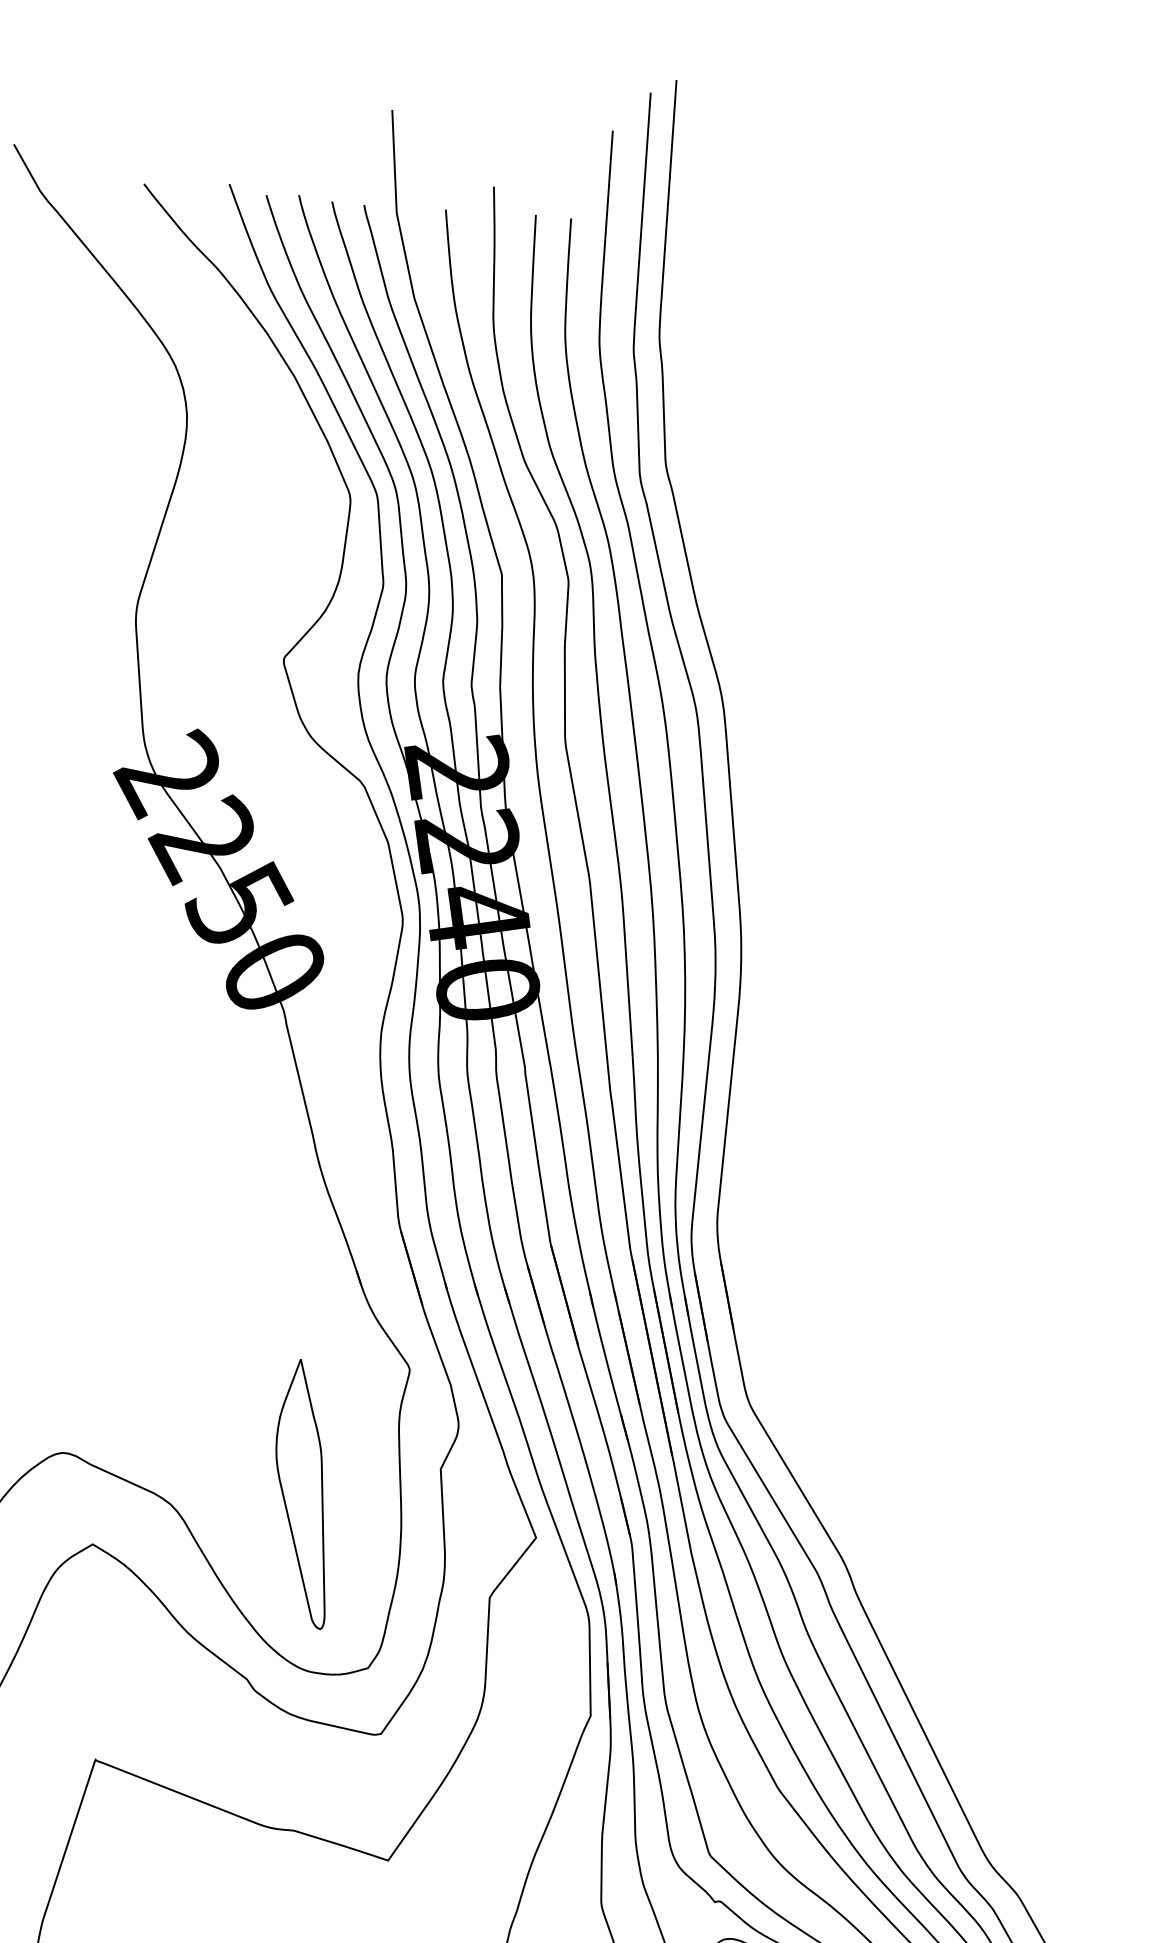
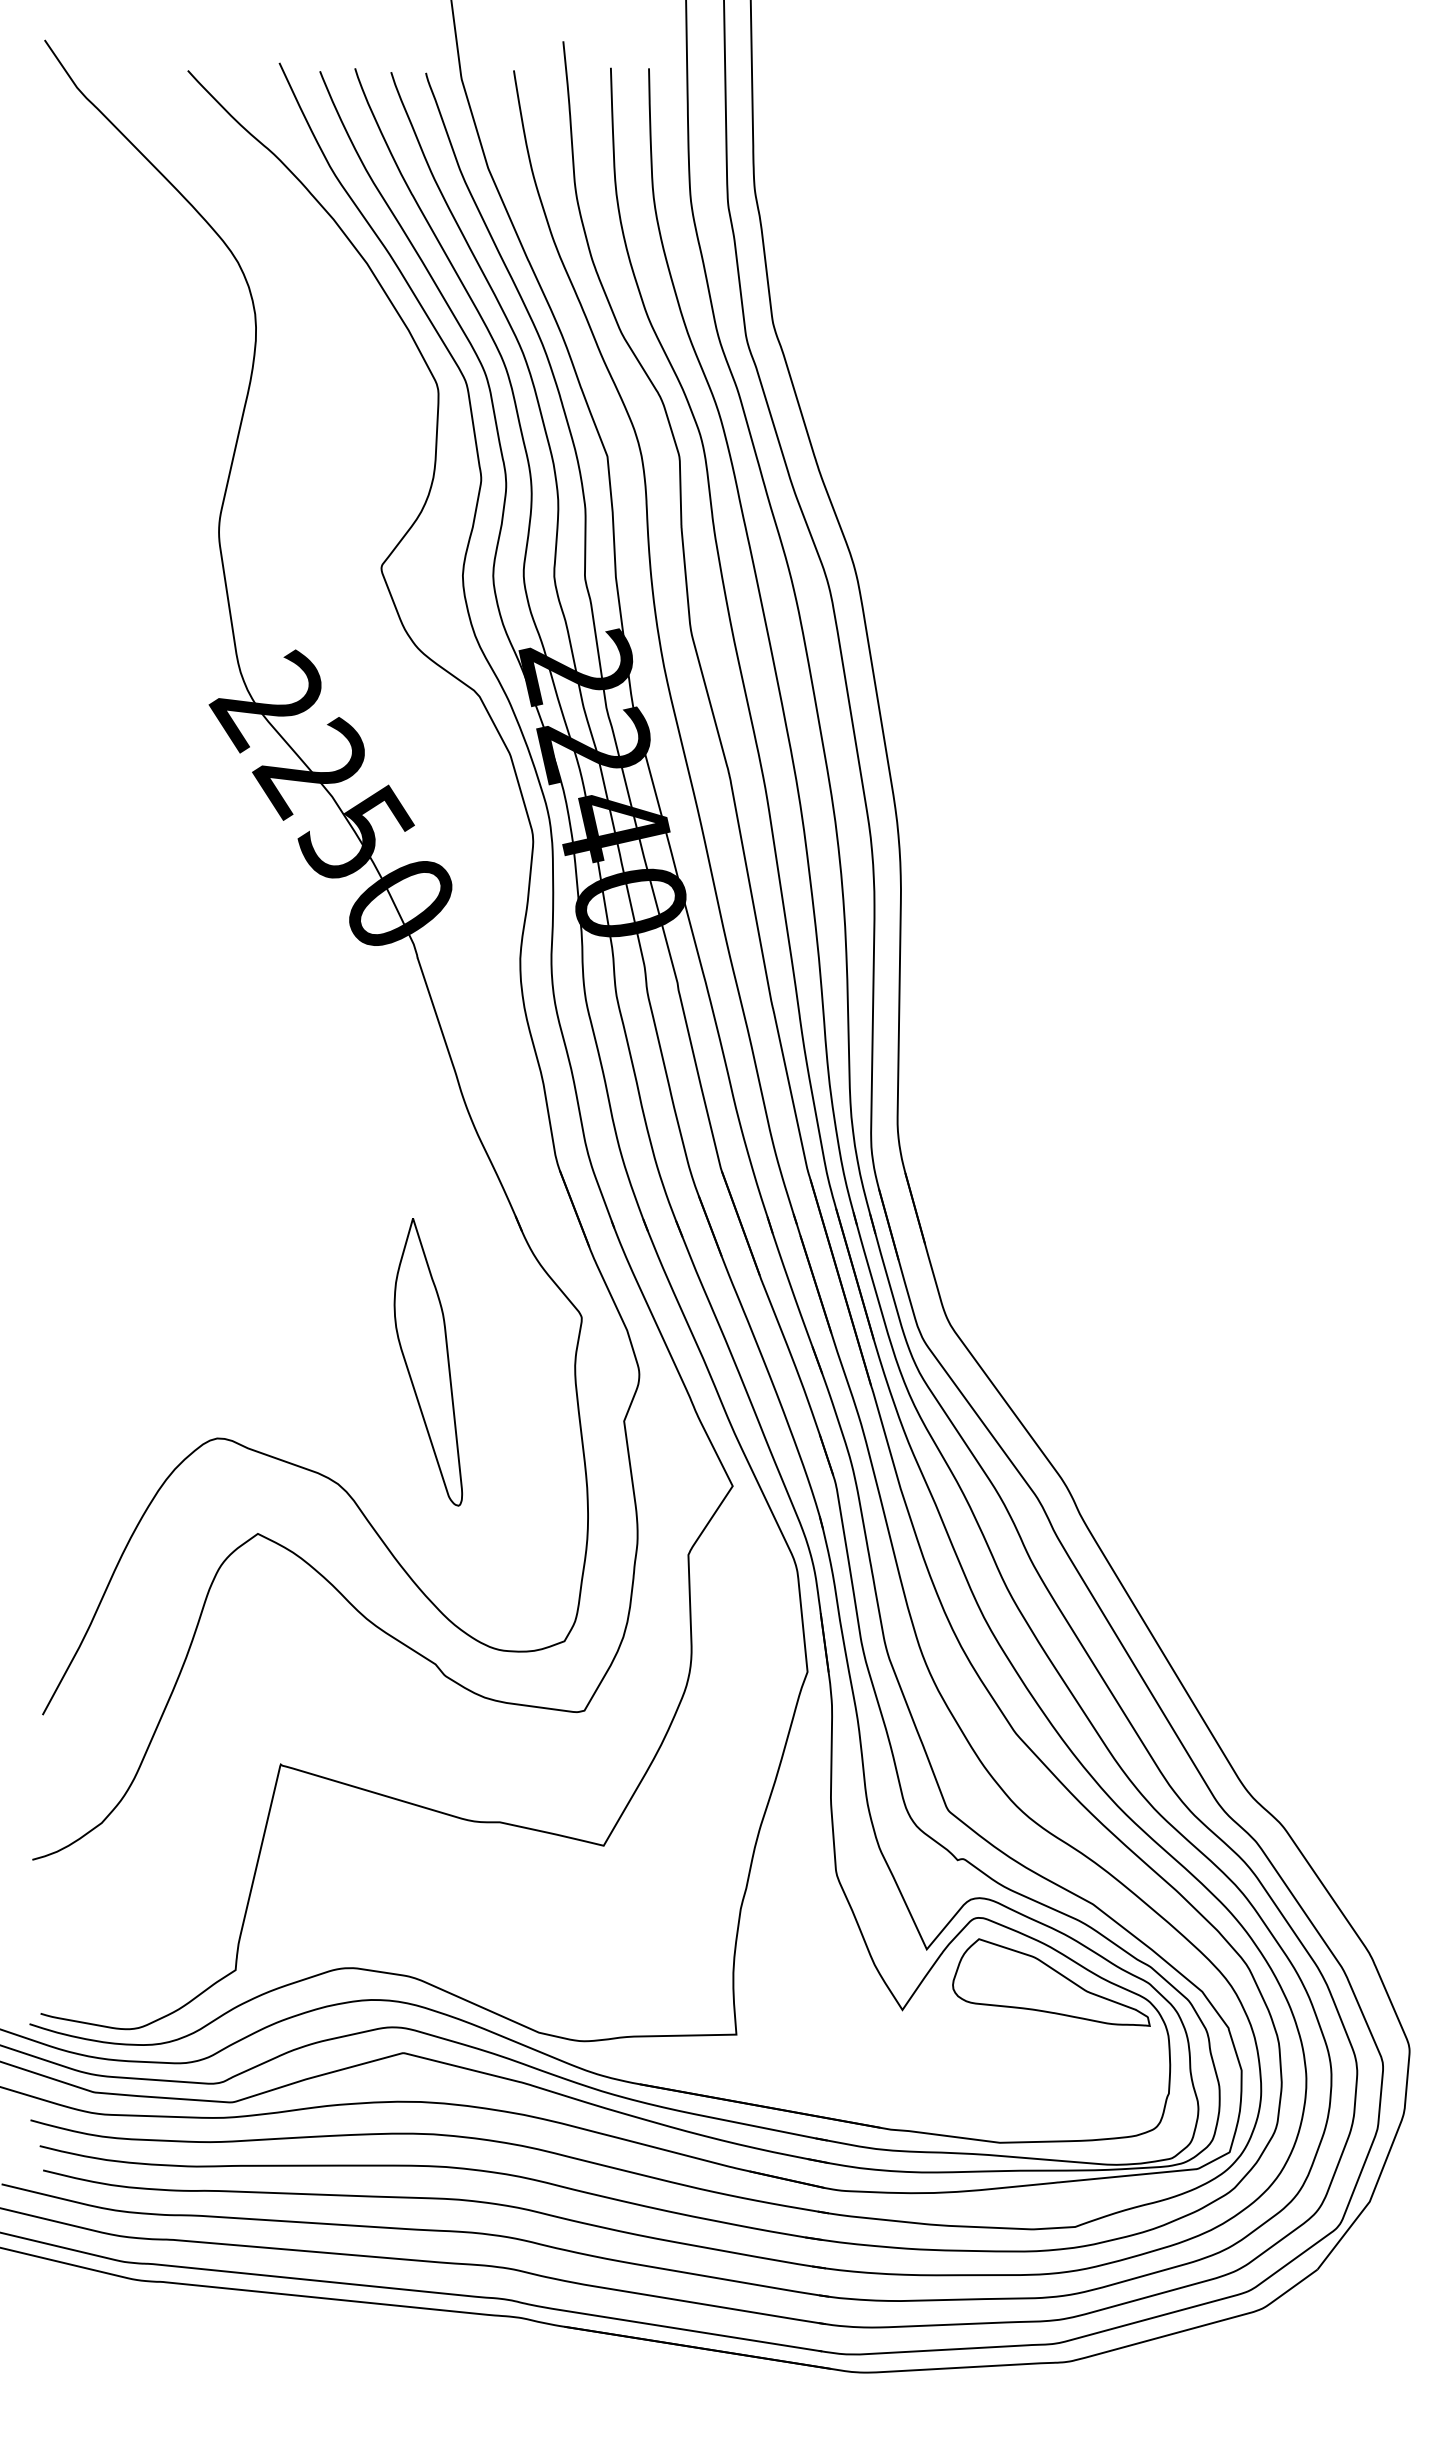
part: (302, 1493) -> (427, 1362), moved

